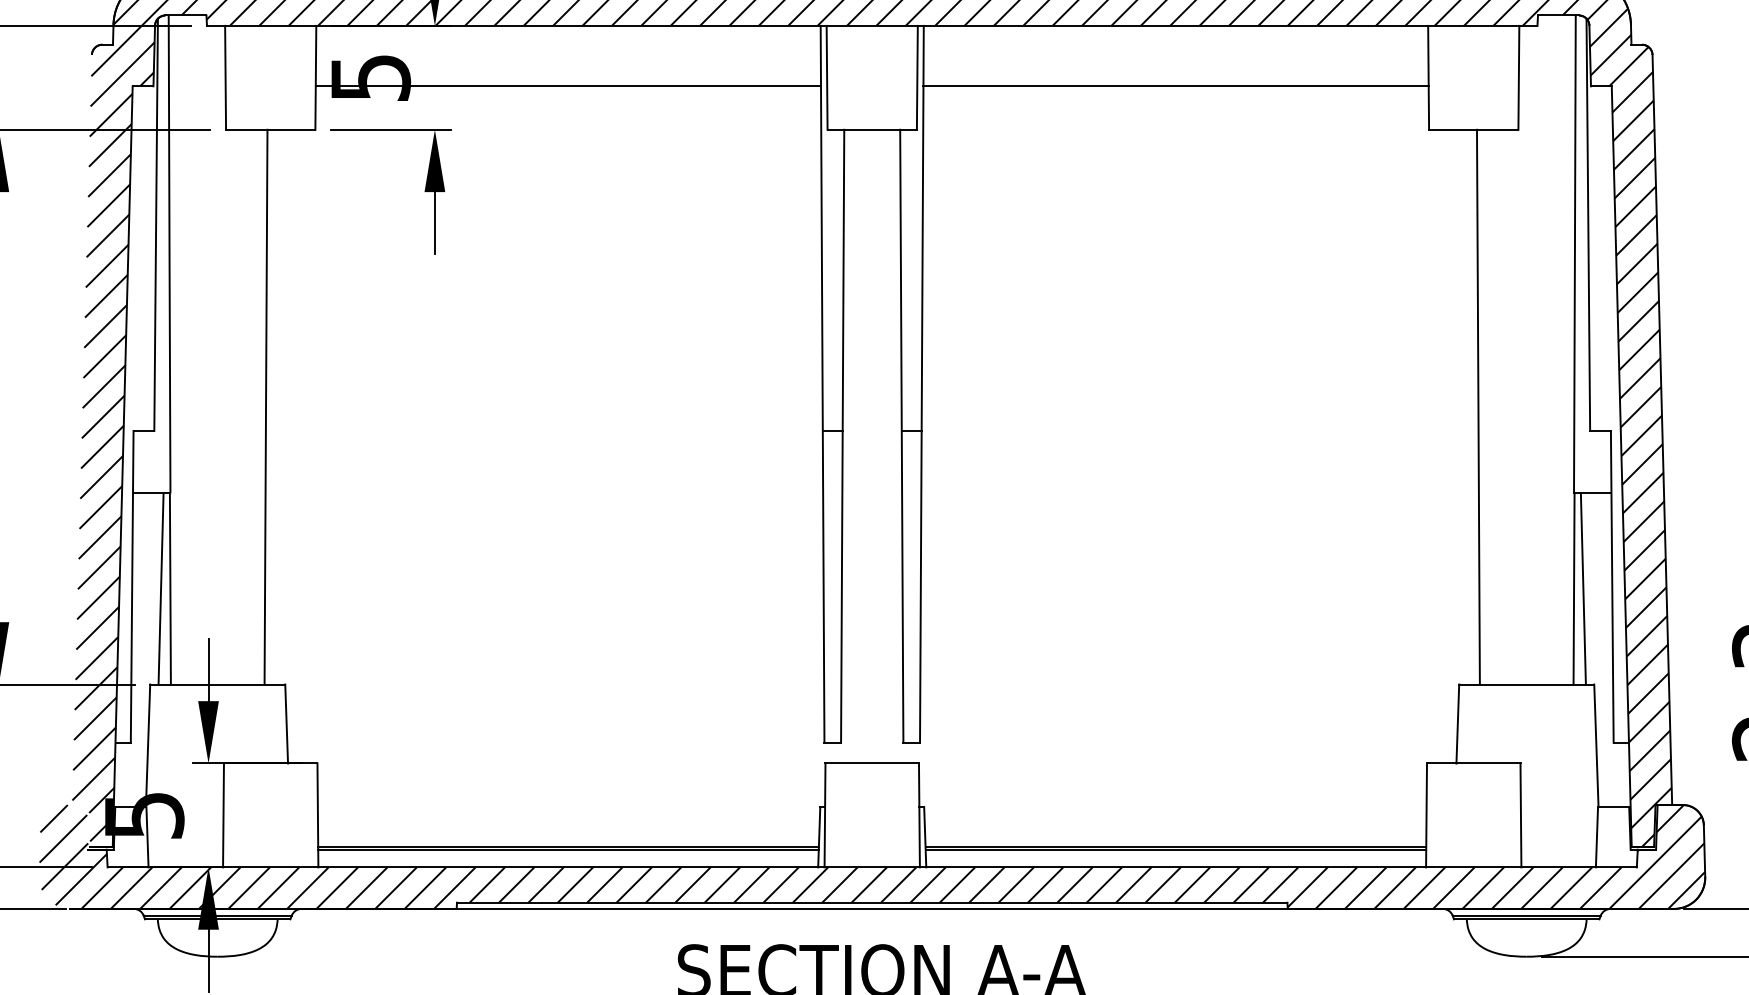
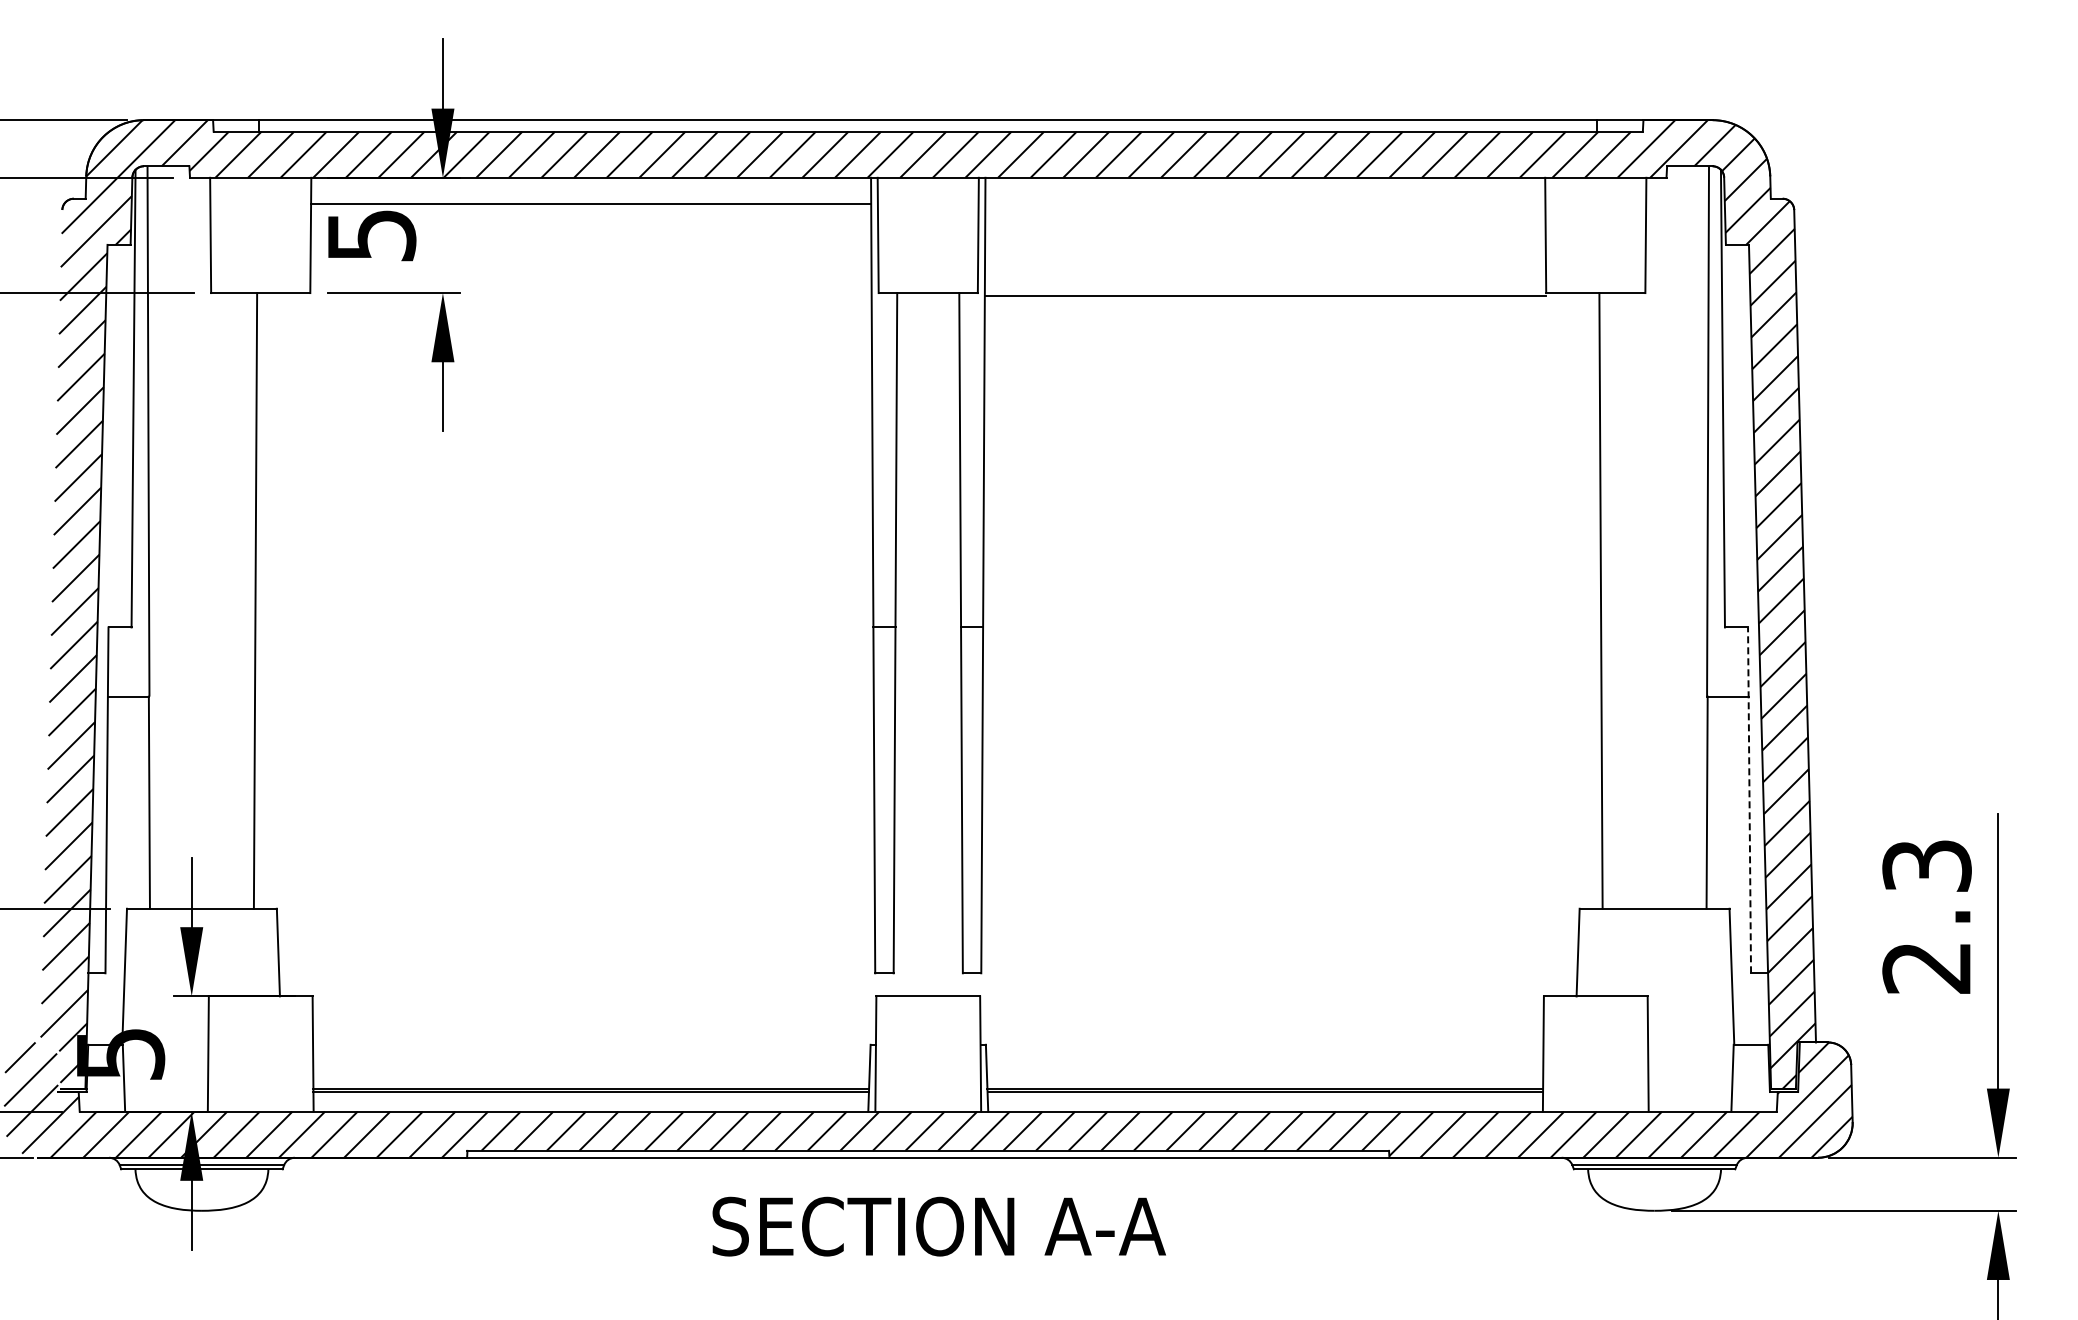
line: (567, 85) -> (590, 203), moved
line: (1176, 85) -> (1265, 295), moved
line: (1612, 586) -> (1749, 800), solid -> dashed
line: (160, 588) -> (138, 802), removed
line: (1583, 588) -> (1717, 802), removed

